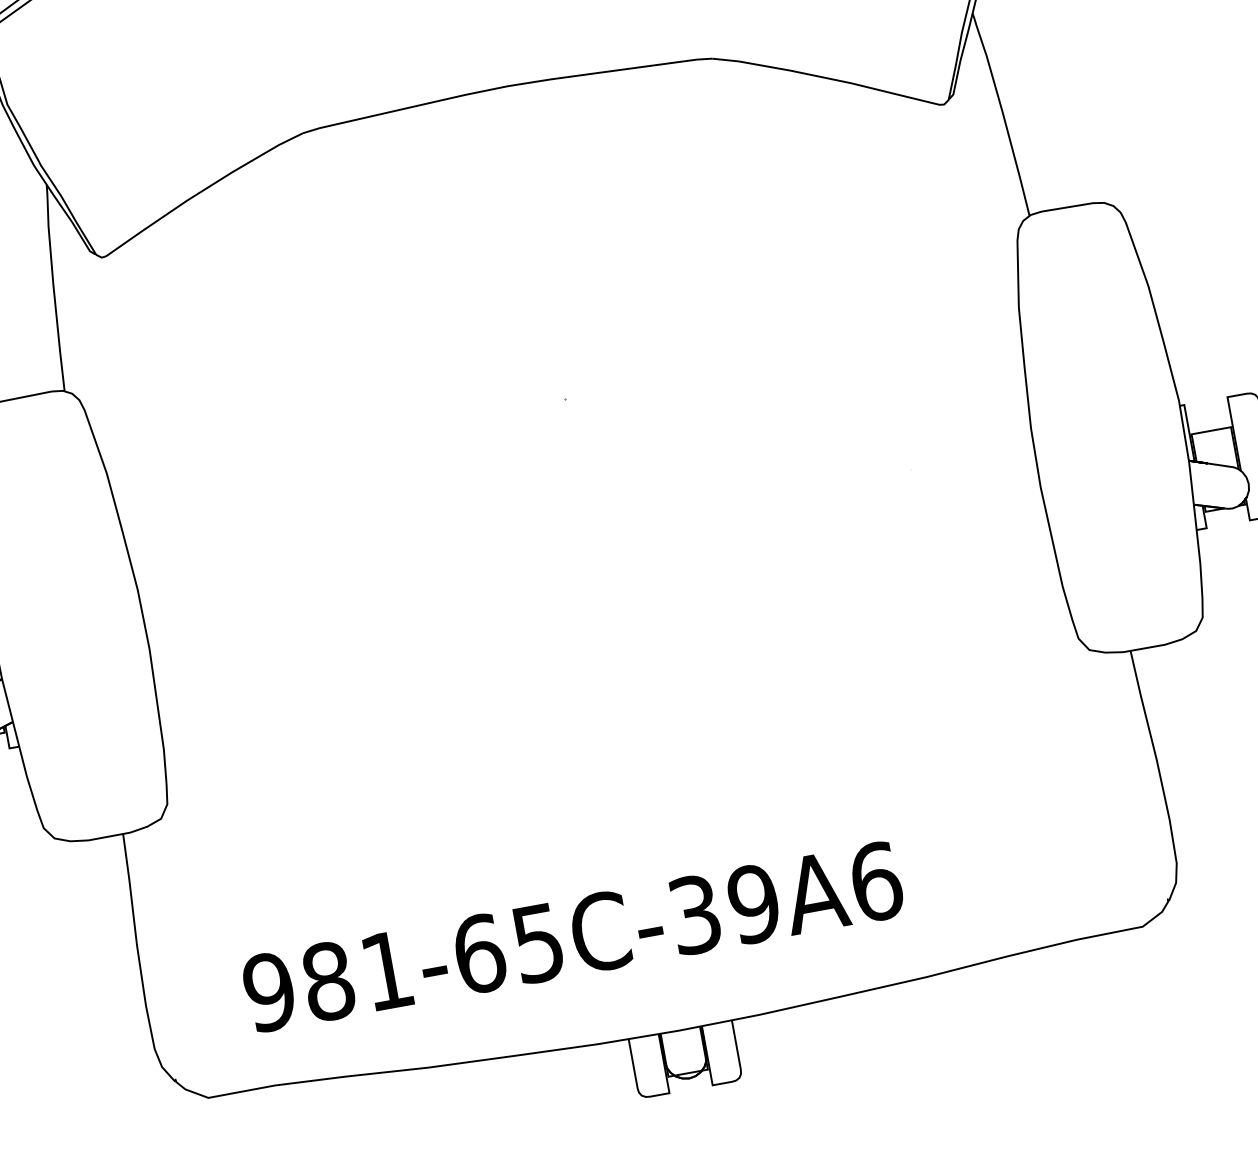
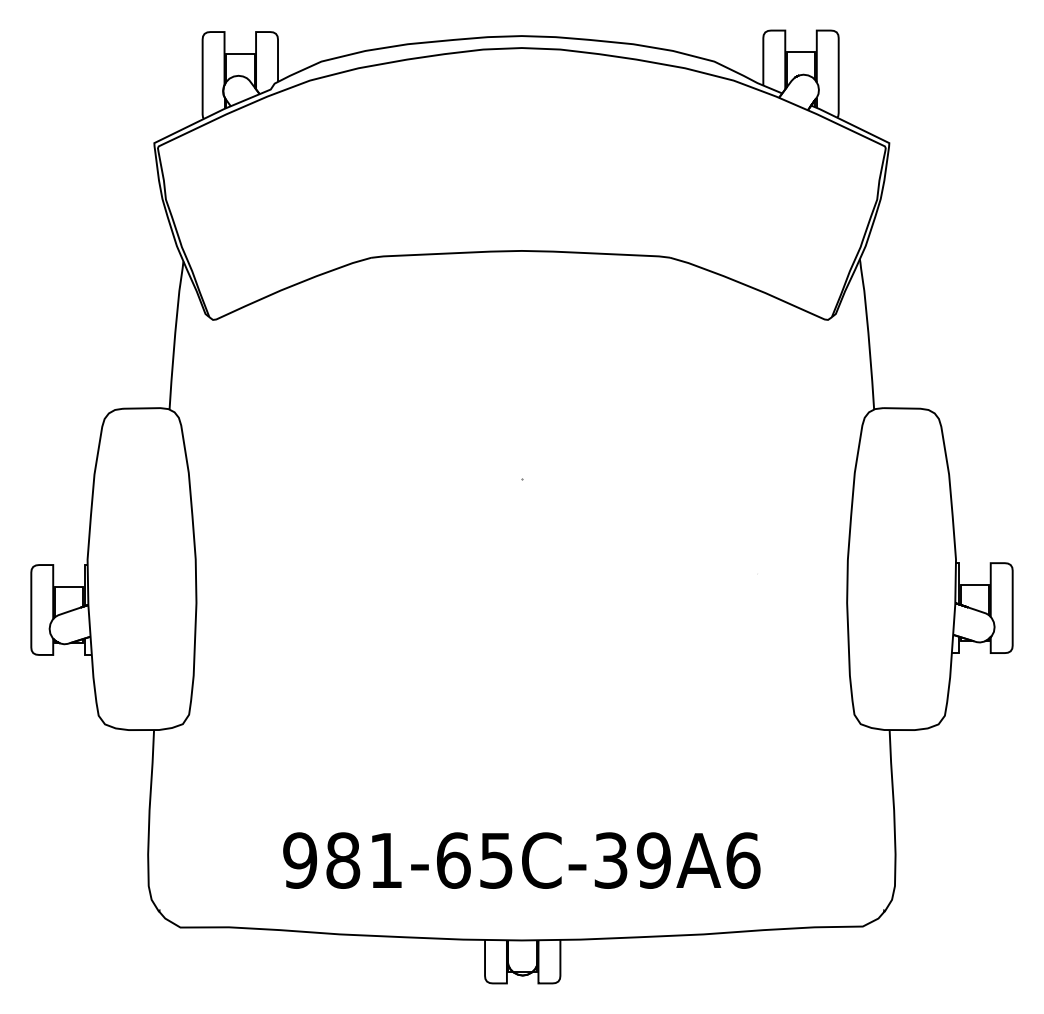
text: (572, 936) -> (521, 860), moved

